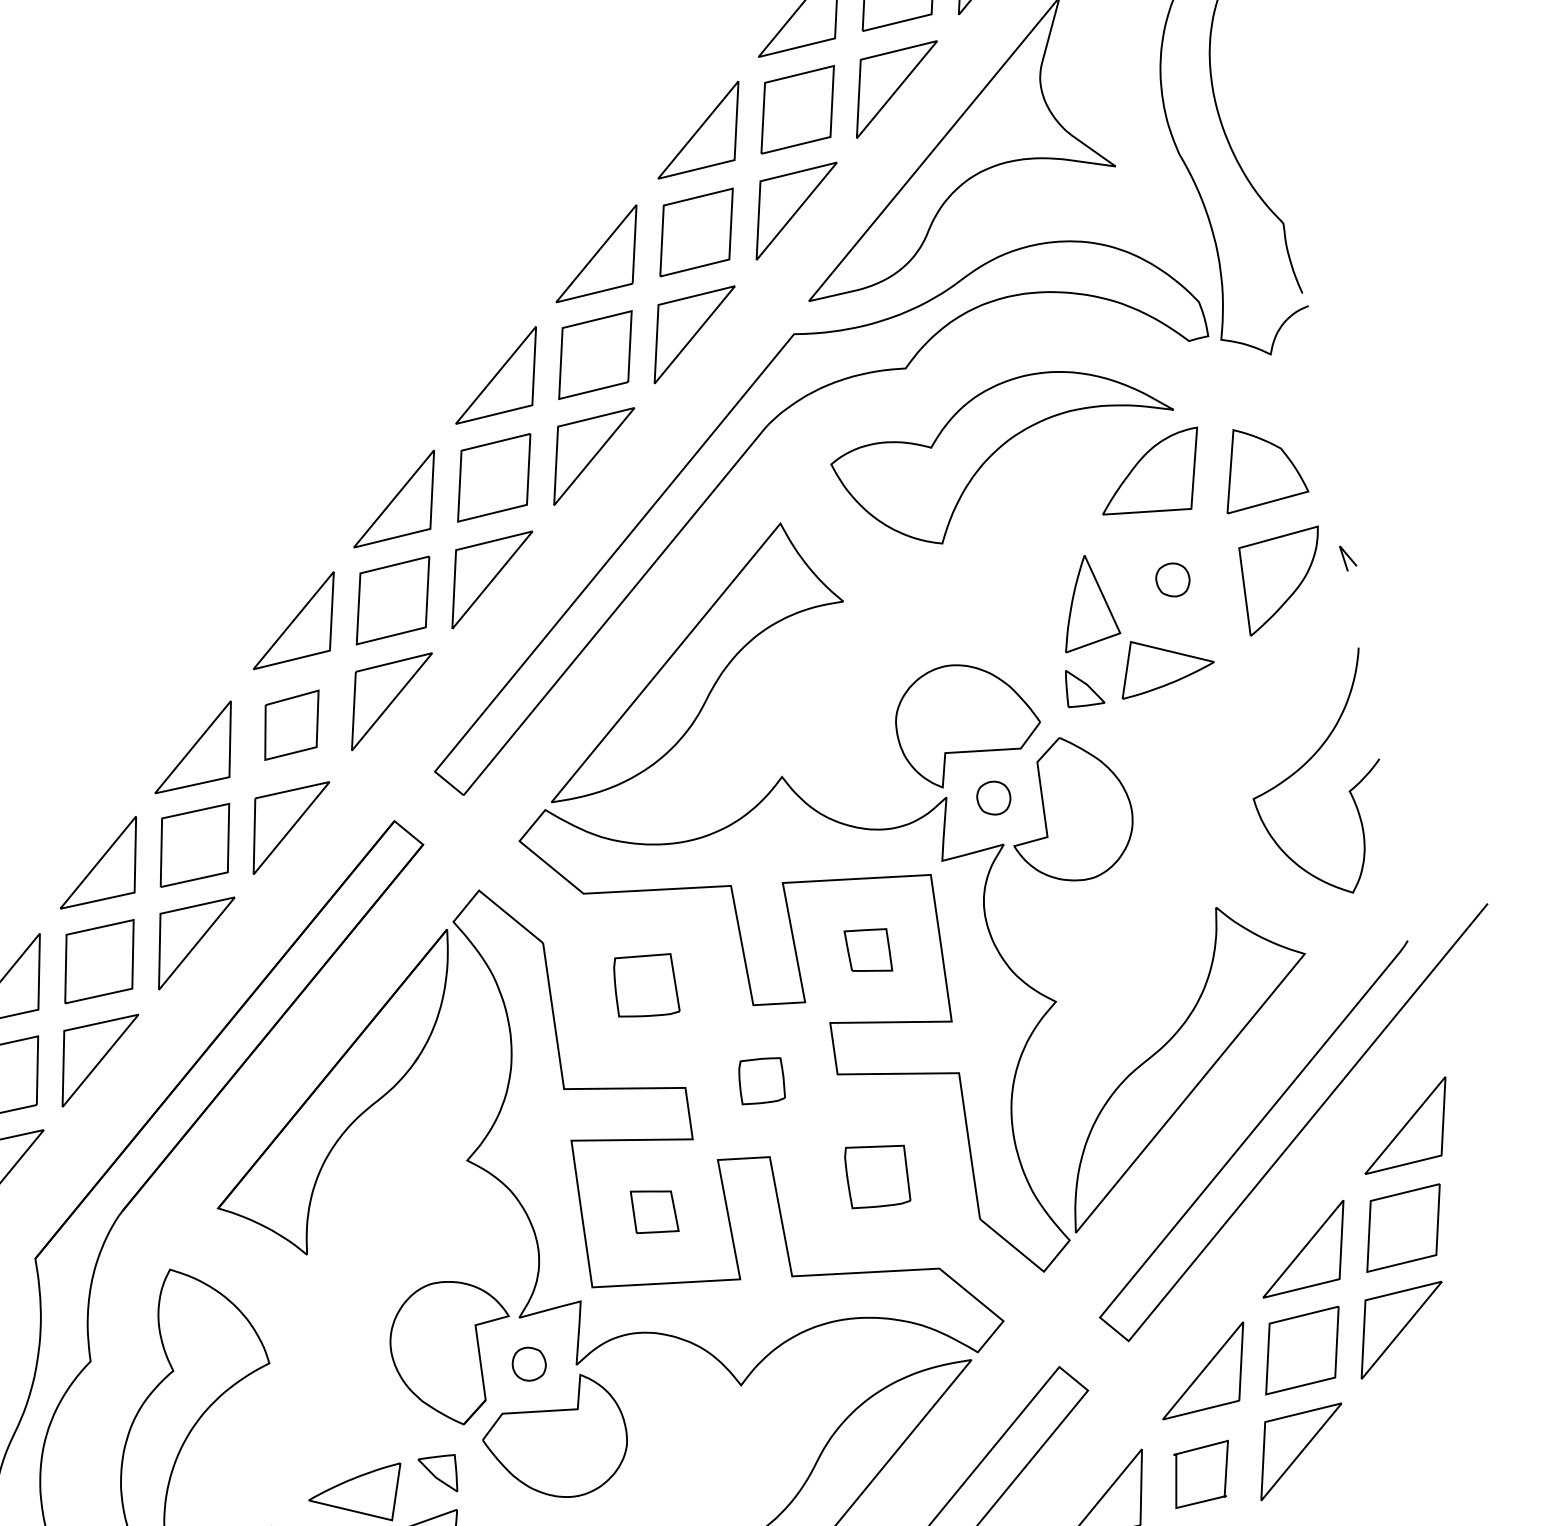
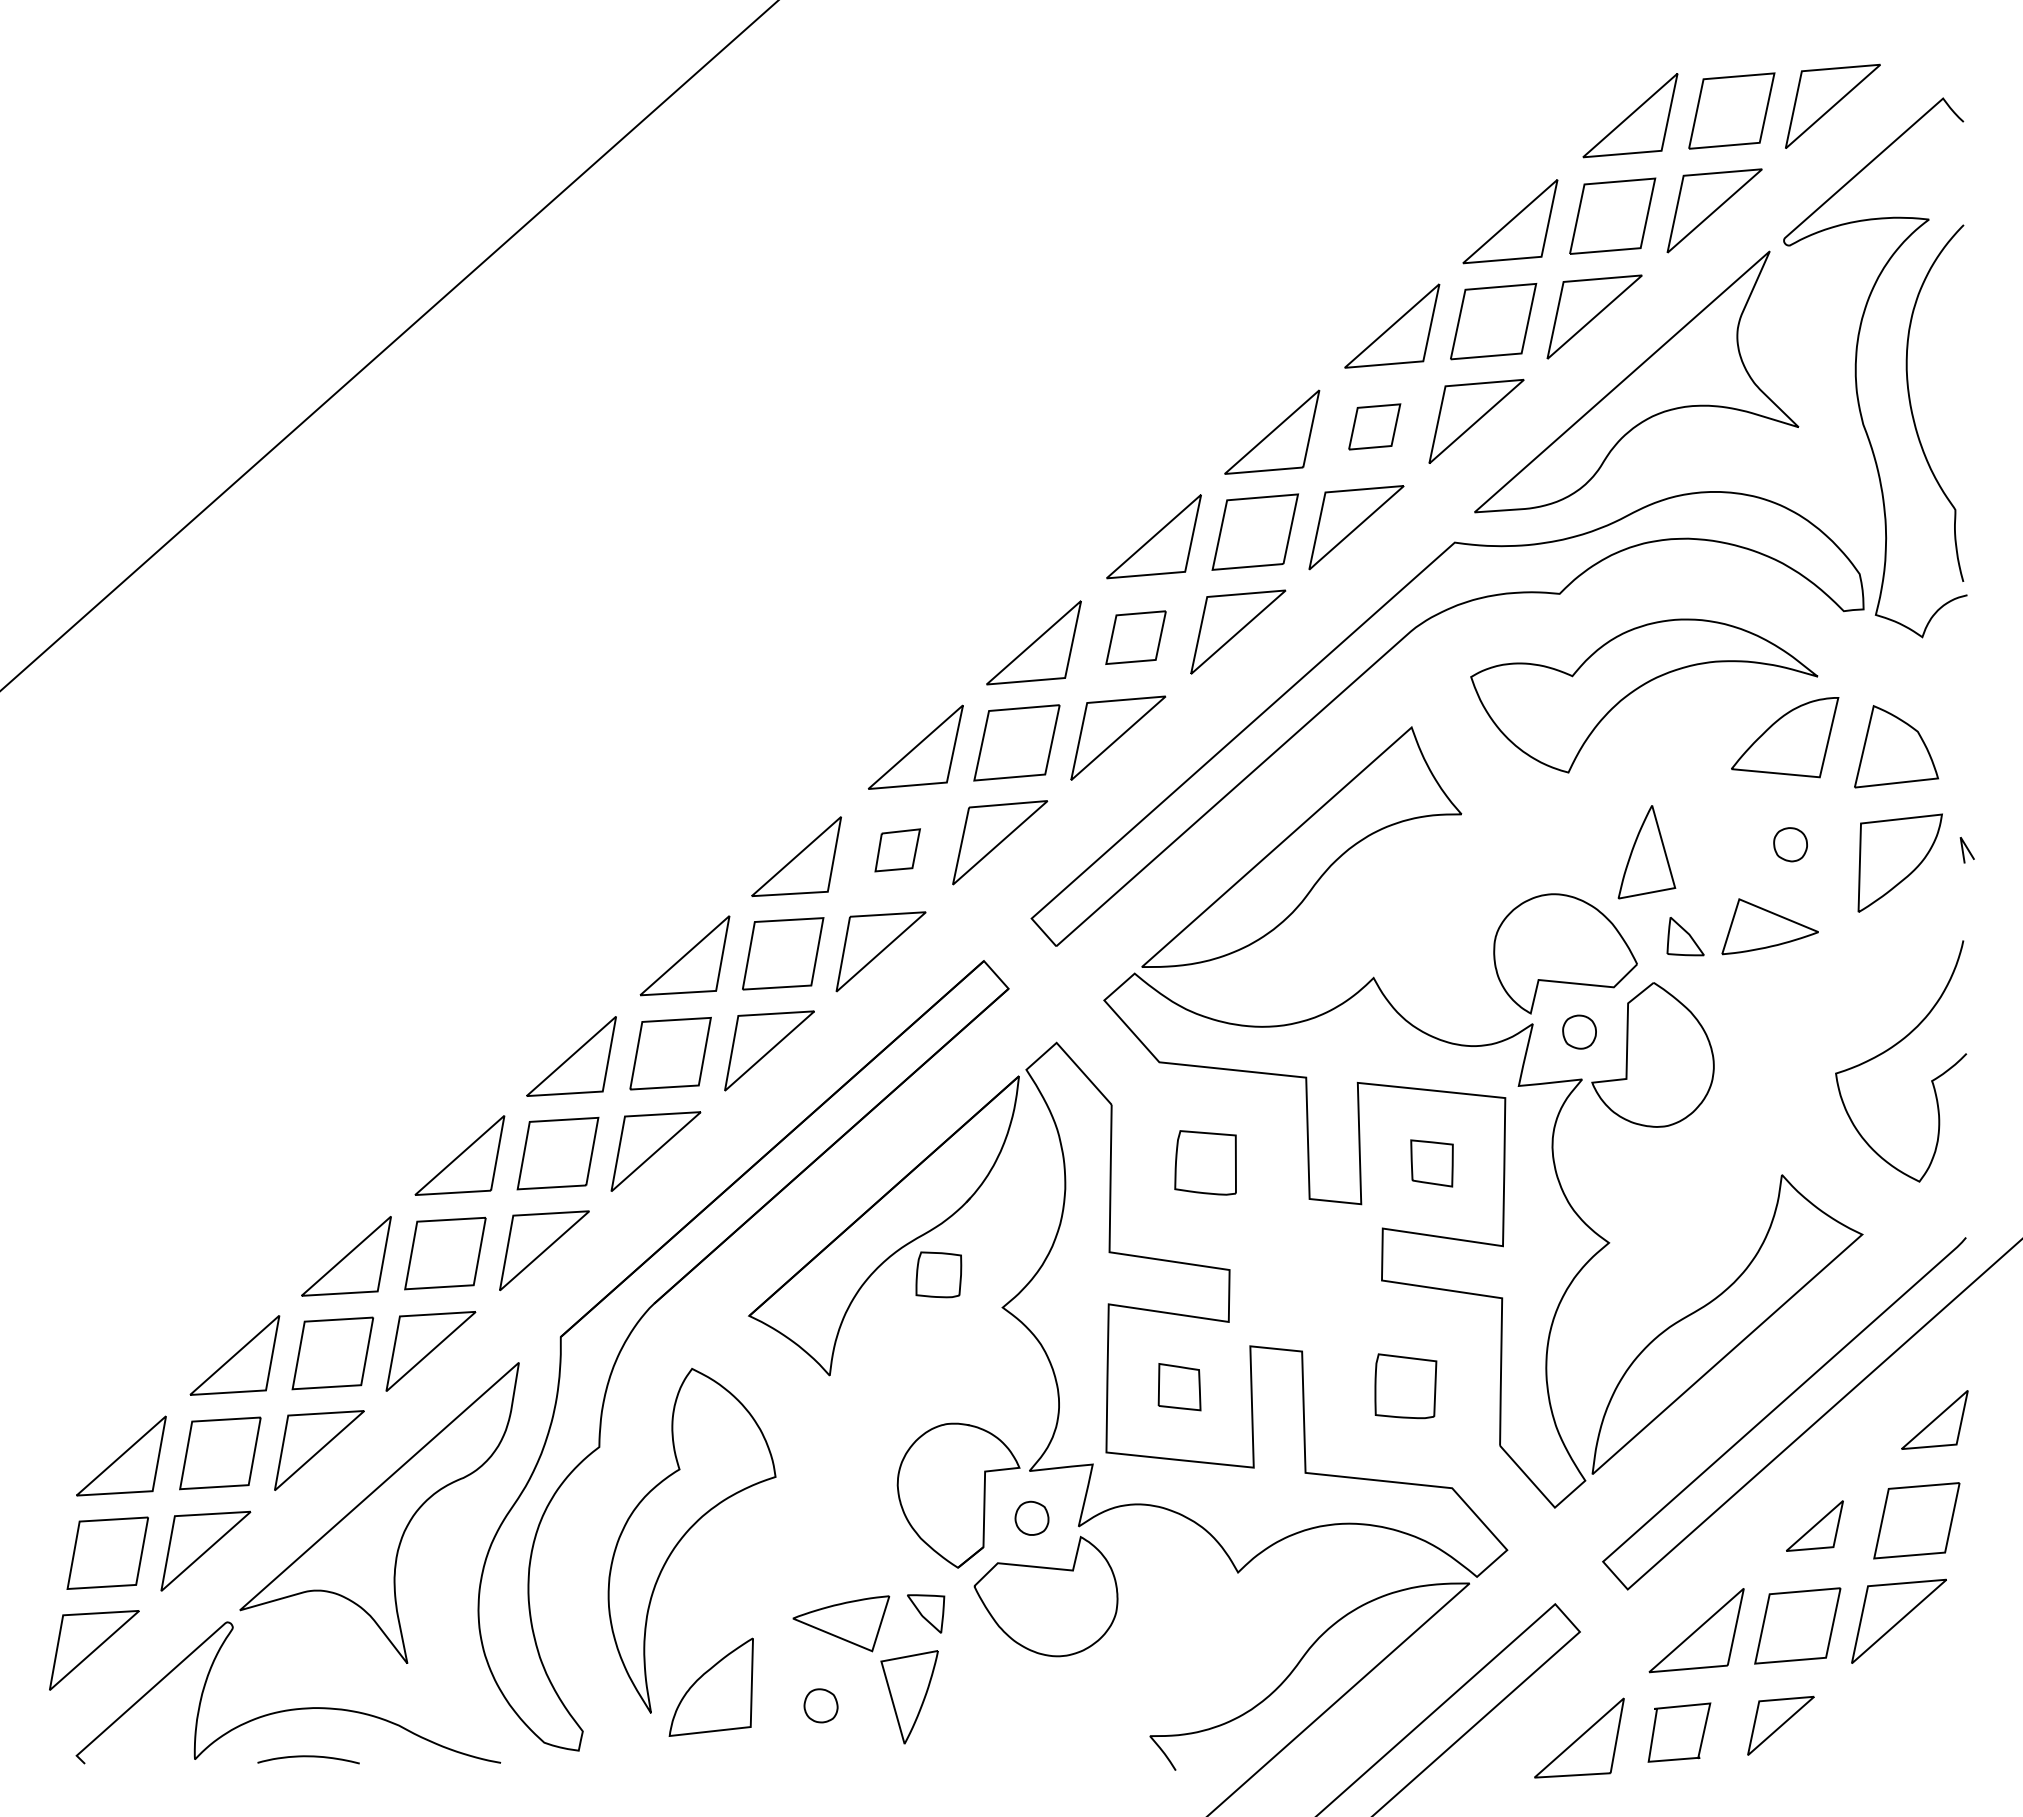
part: (696, 232) -> (1374, 426), size x0.6
part: (493, 477) -> (1135, 637), size x0.7
part: (1086, 602) -> (1646, 852), moved
part: (291, 725) -> (897, 850), size x0.7
part: (761, 1080) -> (938, 1274), moved
part: (1405, 1125) -> (1934, 1419), size x0.7
part: (1303, 1248) -> (1814, 1525), size x0.6
part: (1300, 1451) -> (1780, 1725), size x0.7

